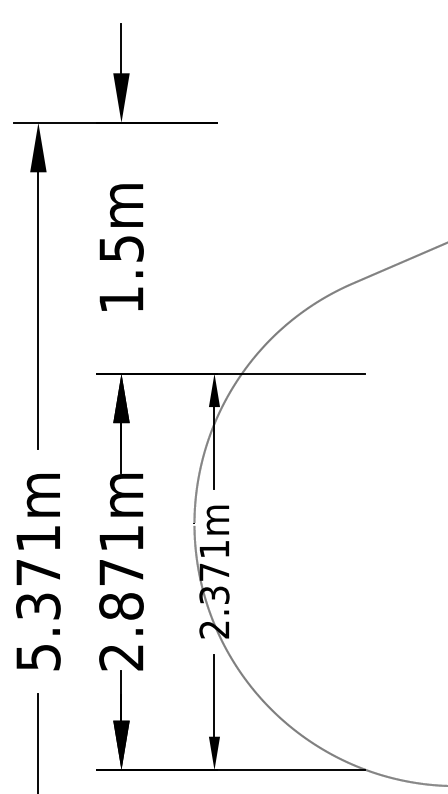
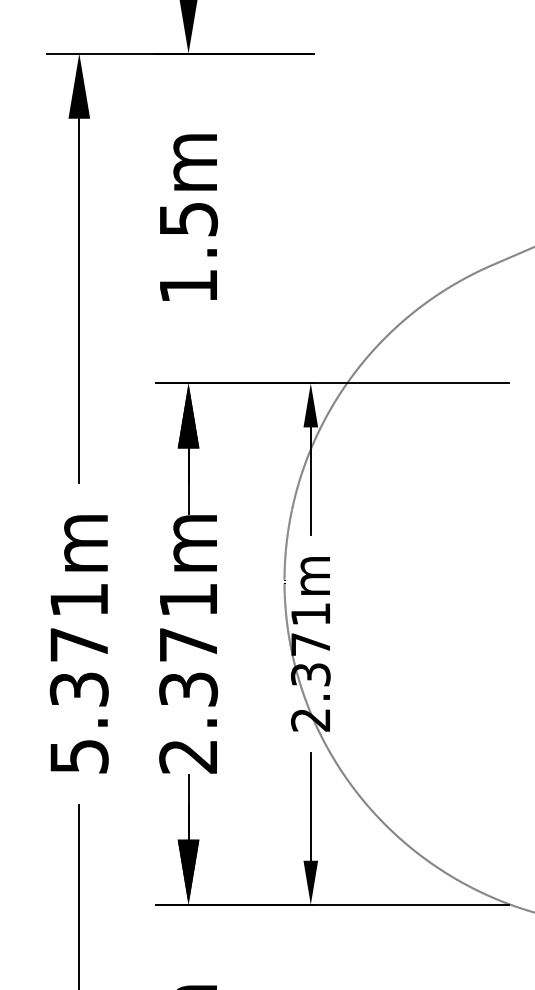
text: (121, 606) -> (188, 689), 2.871m -> 2.371m

